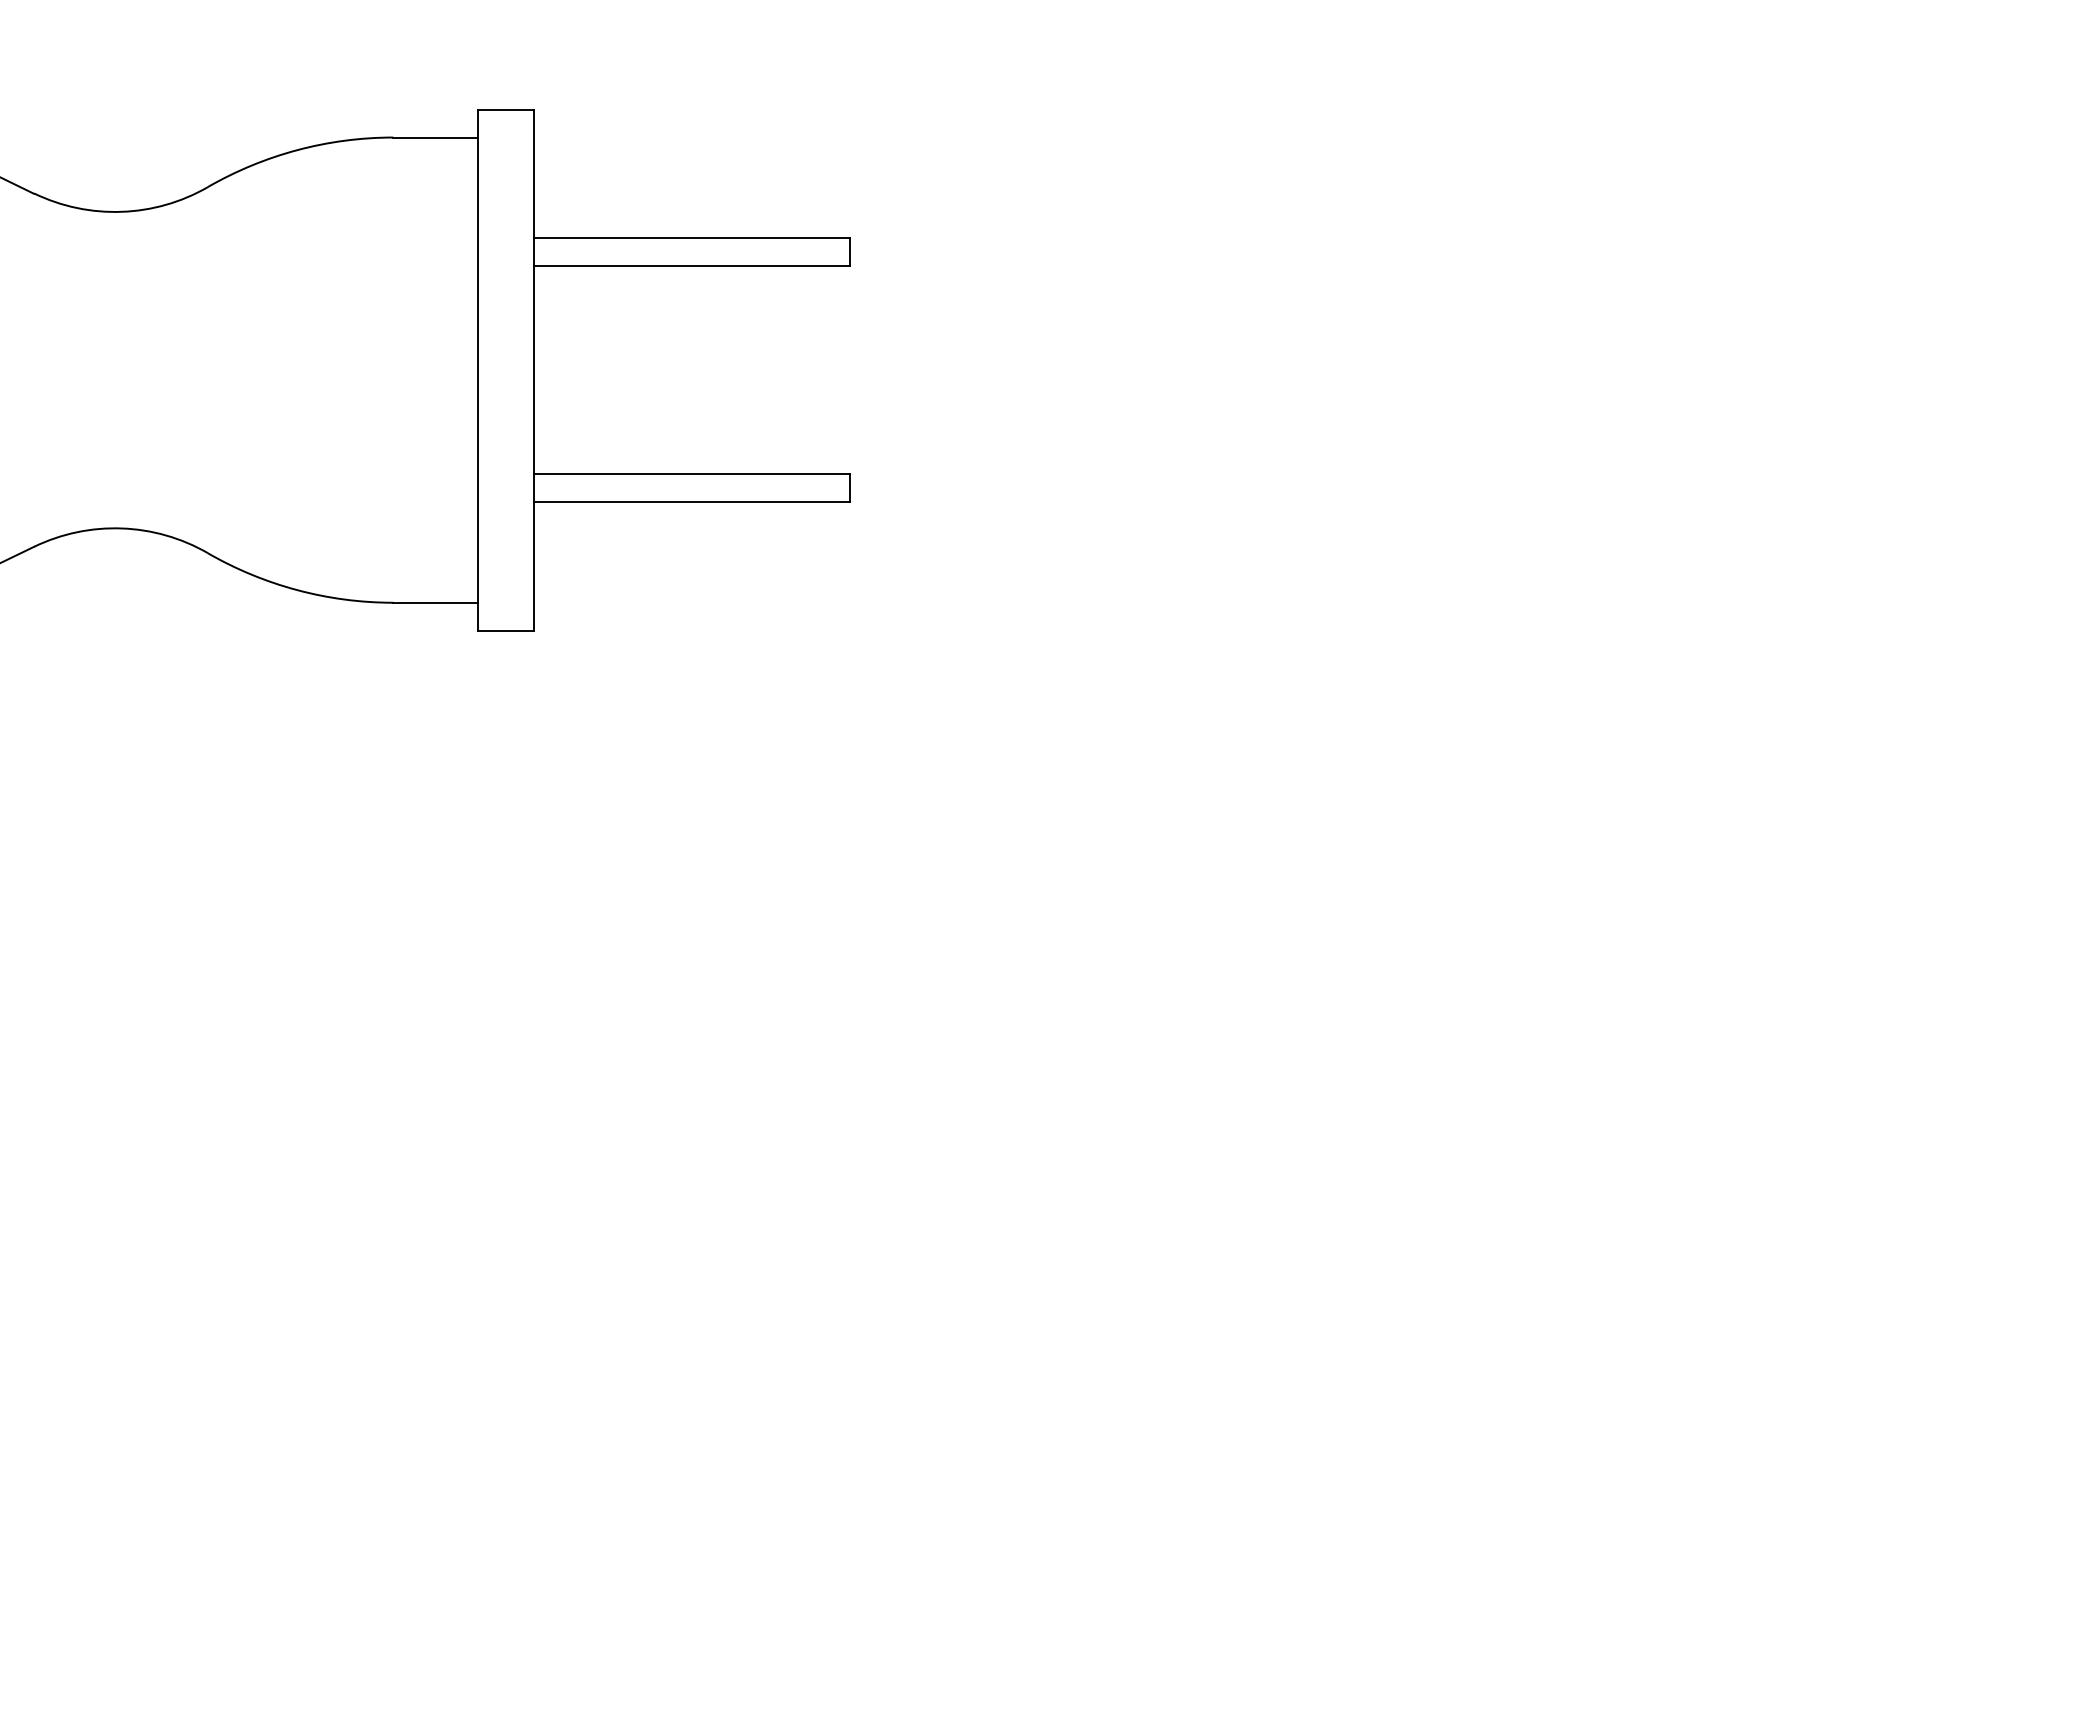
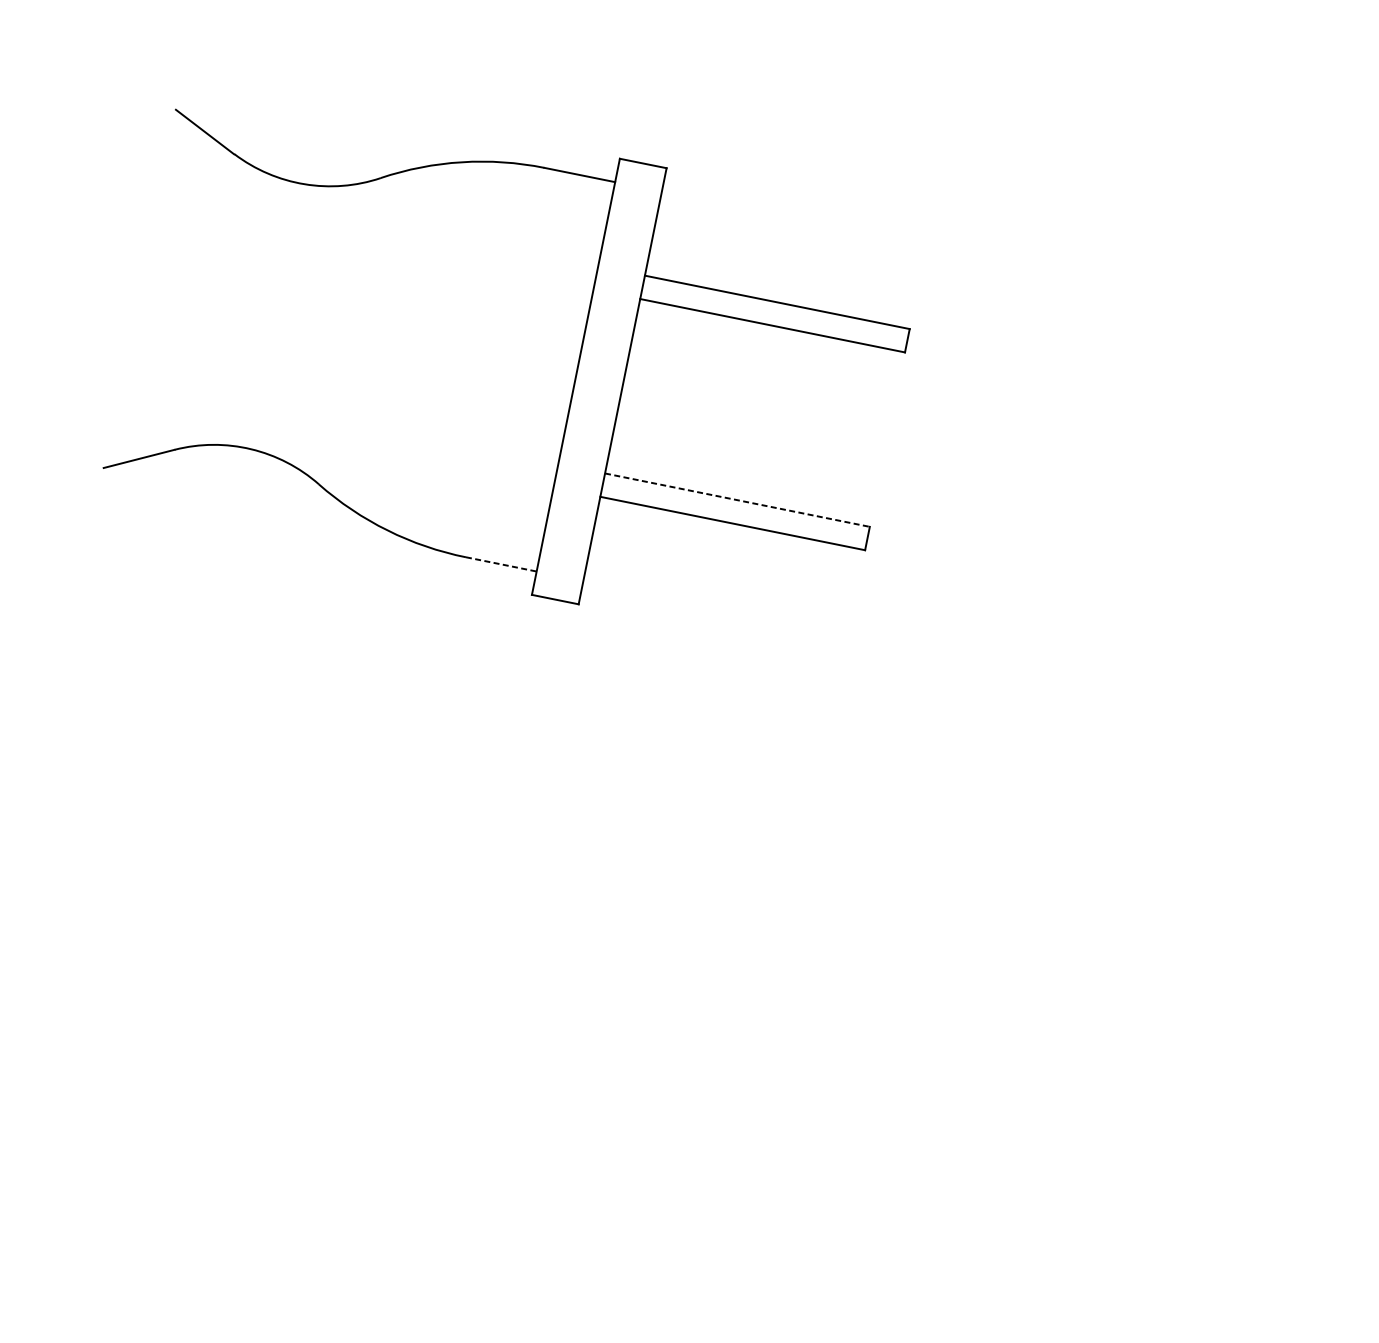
line: (692, 474) -> (737, 500), solid -> dashed
line: (436, 602) -> (502, 564), solid -> dashed

